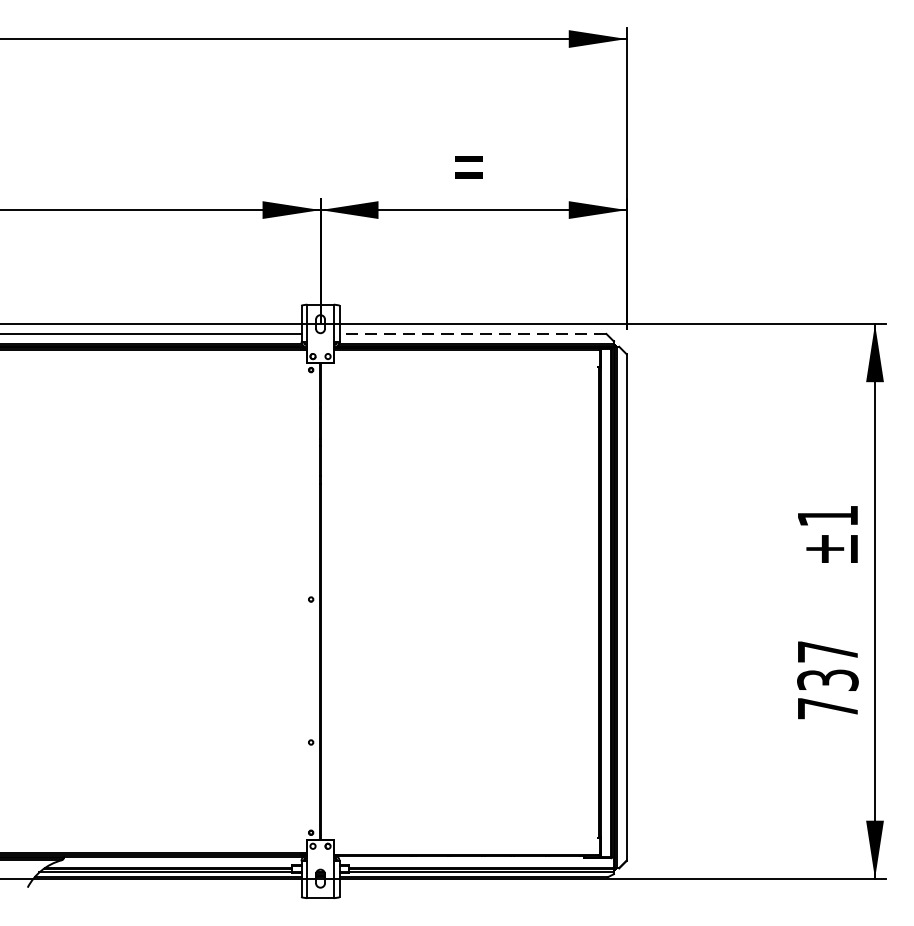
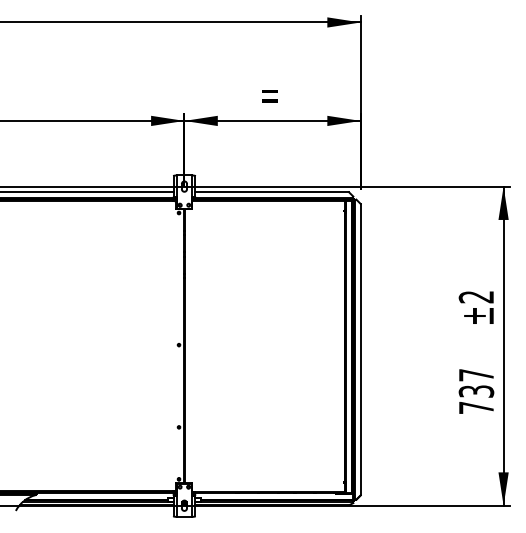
line: (473, 334) -> (272, 192), dashed -> solid
text: (826, 516) -> (475, 297), ±1 -> ±2

